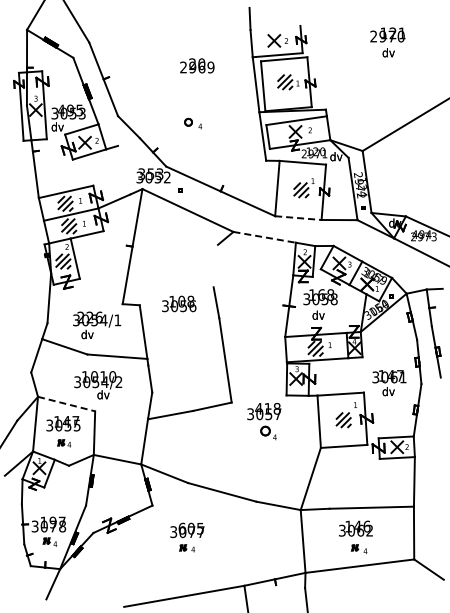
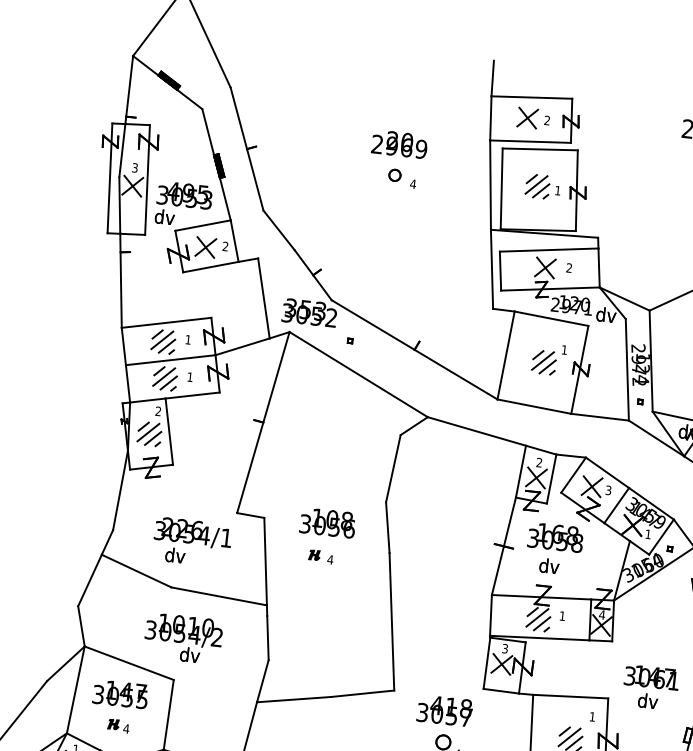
line: (275, 27) -> (532, 96), added
part: (193, 123) -> (402, 178), moved
line: (124, 169) -> (264, 297), added
line: (298, 218) -> (534, 407), dashed -> solid
line: (264, 237) -> (476, 431), dashed -> solid
line: (215, 265) -> (392, 467), added
part: (177, 325) -> (321, 557), added
line: (67, 404) -> (130, 664), dashed -> solid

